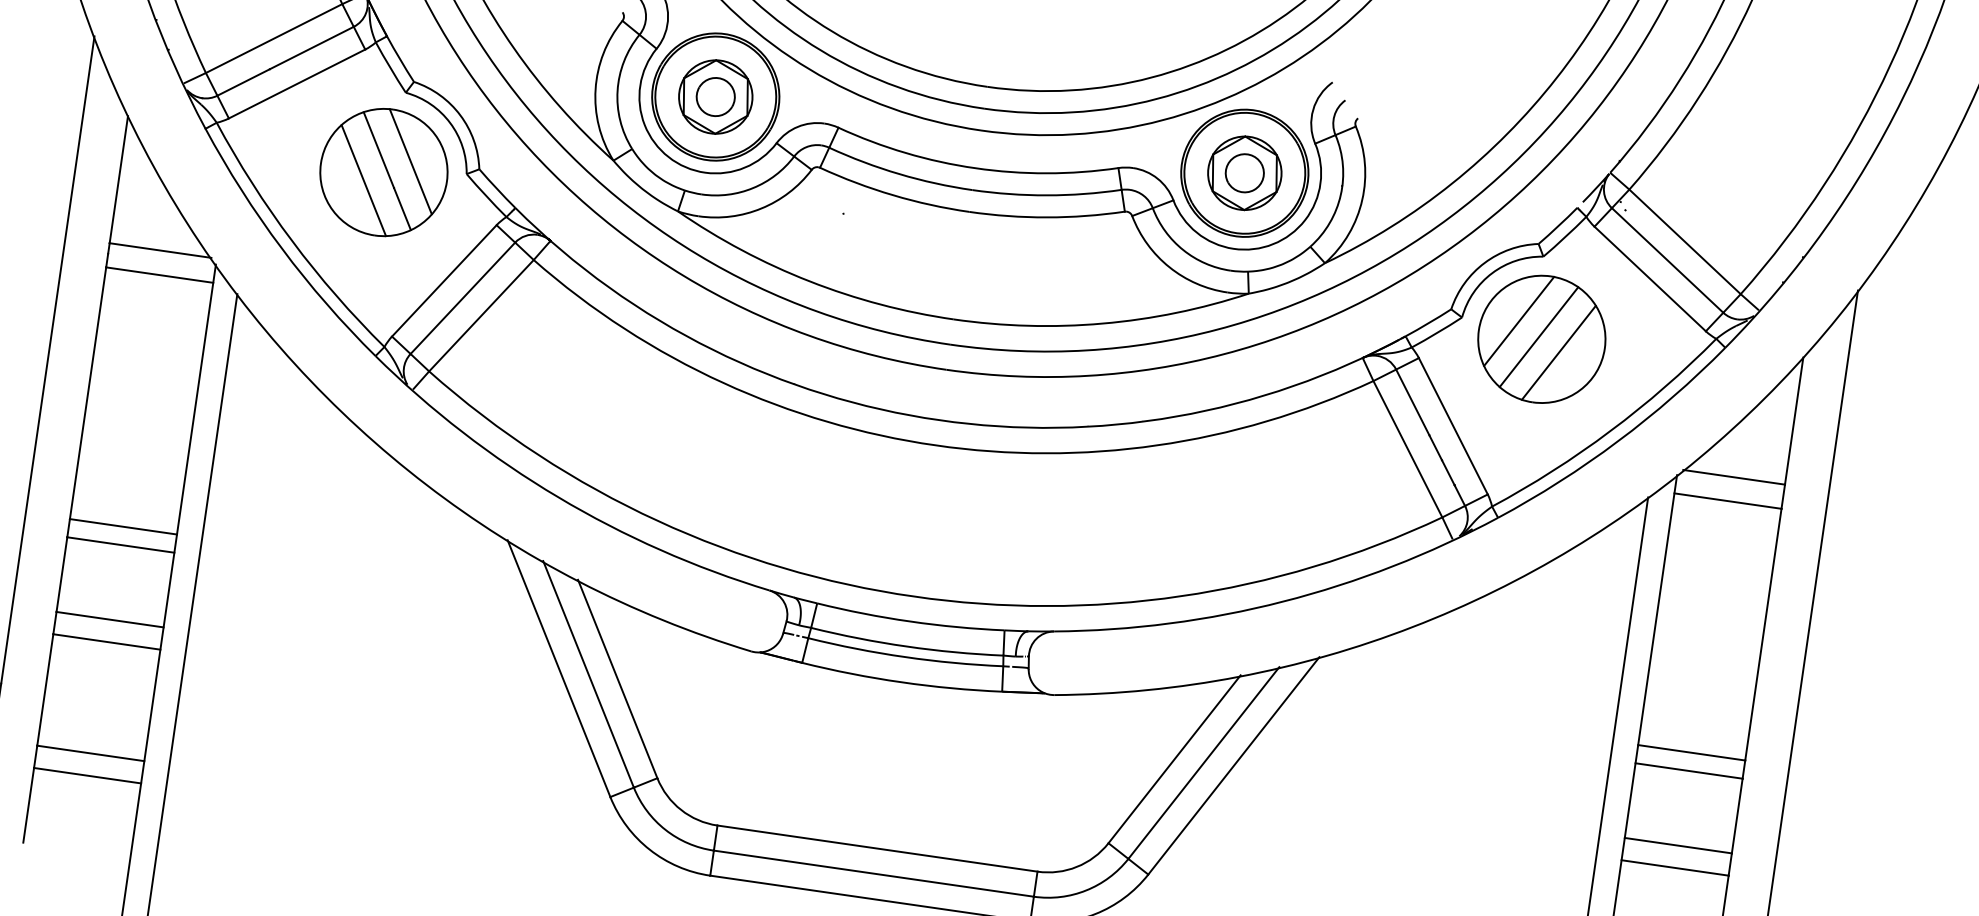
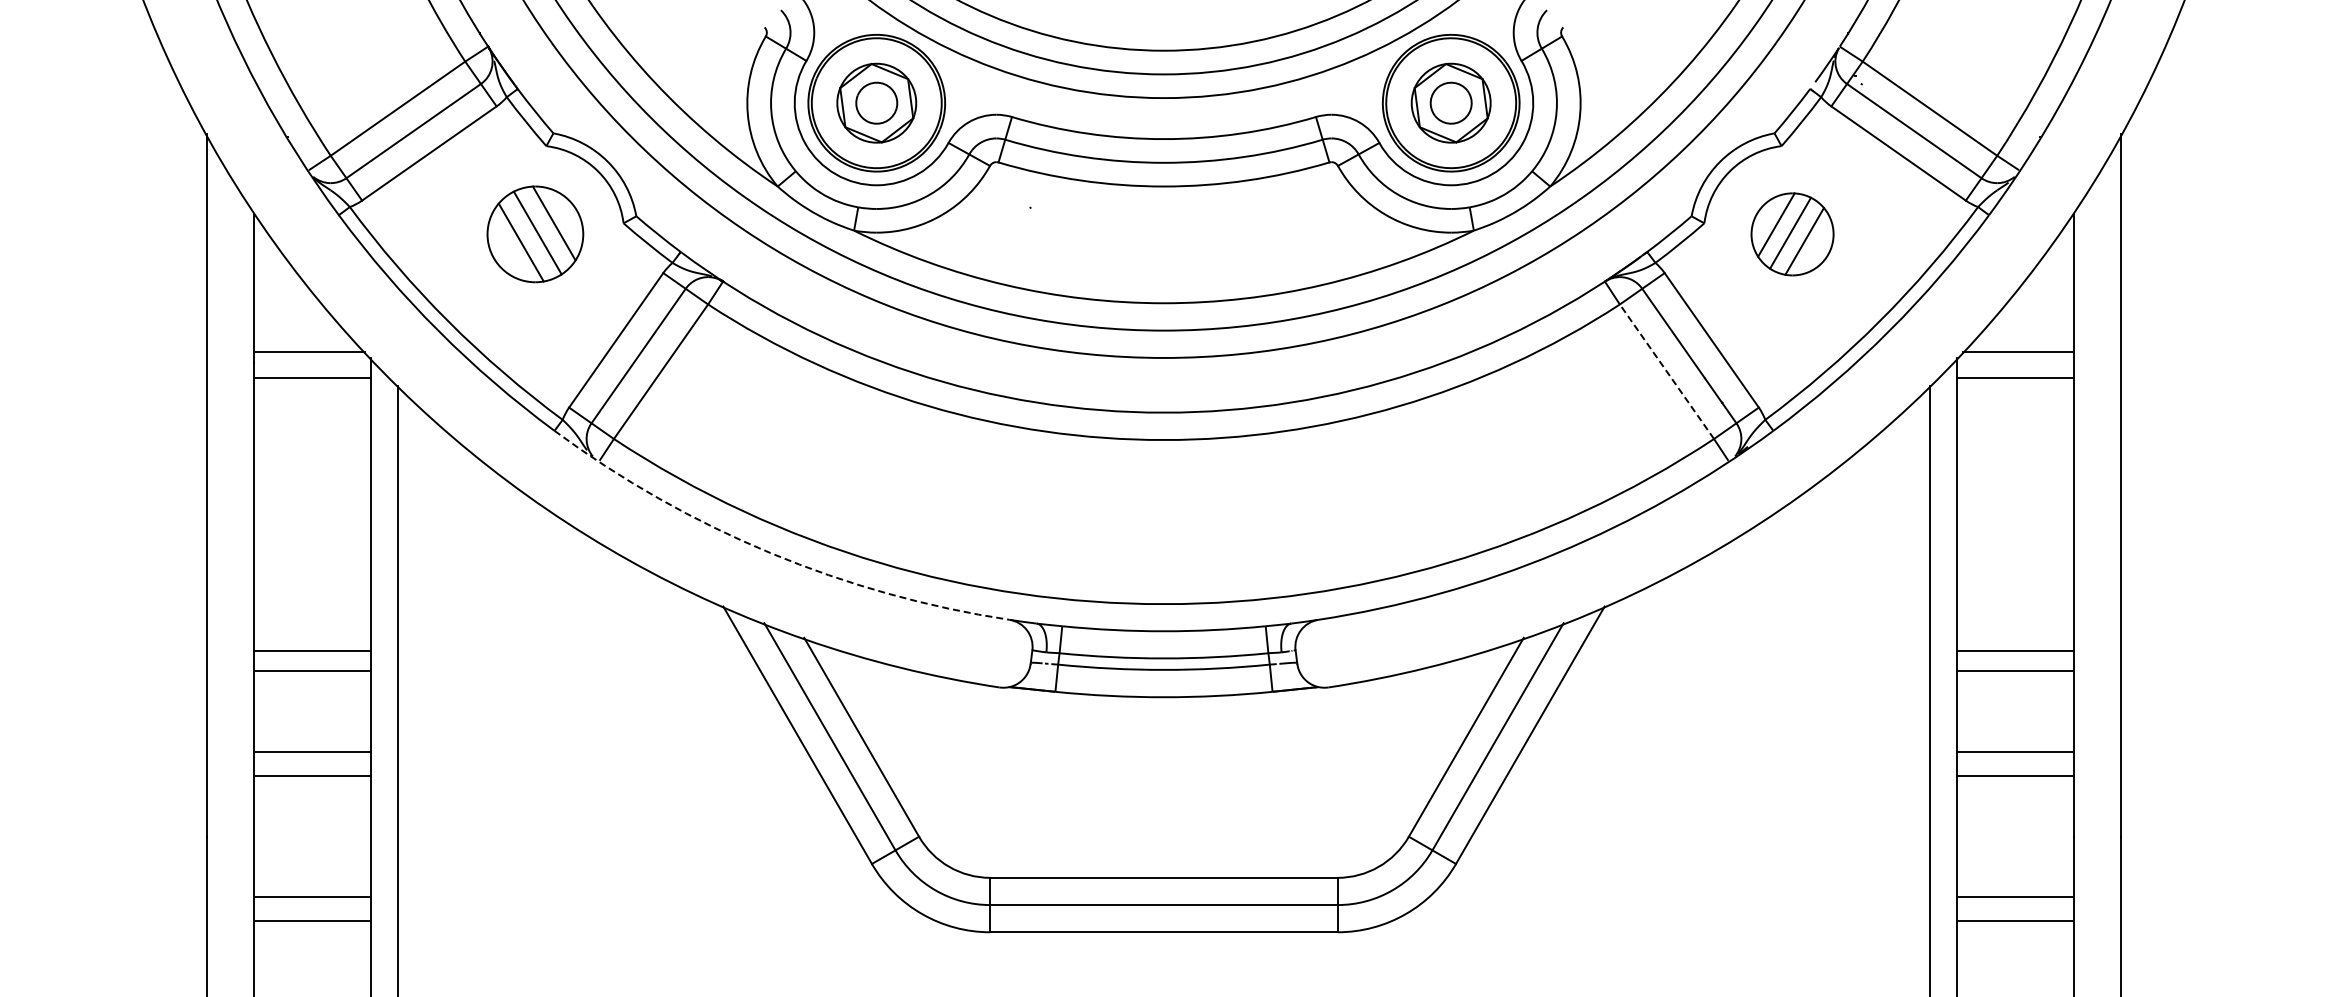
part: (384, 172) -> (535, 234), size x0.7
part: (1541, 339) -> (1792, 234), size x0.6
line: (1407, 448) -> (1666, 371), solid -> dashed
arc: (558, 497) -> (770, 553), solid -> dashed

